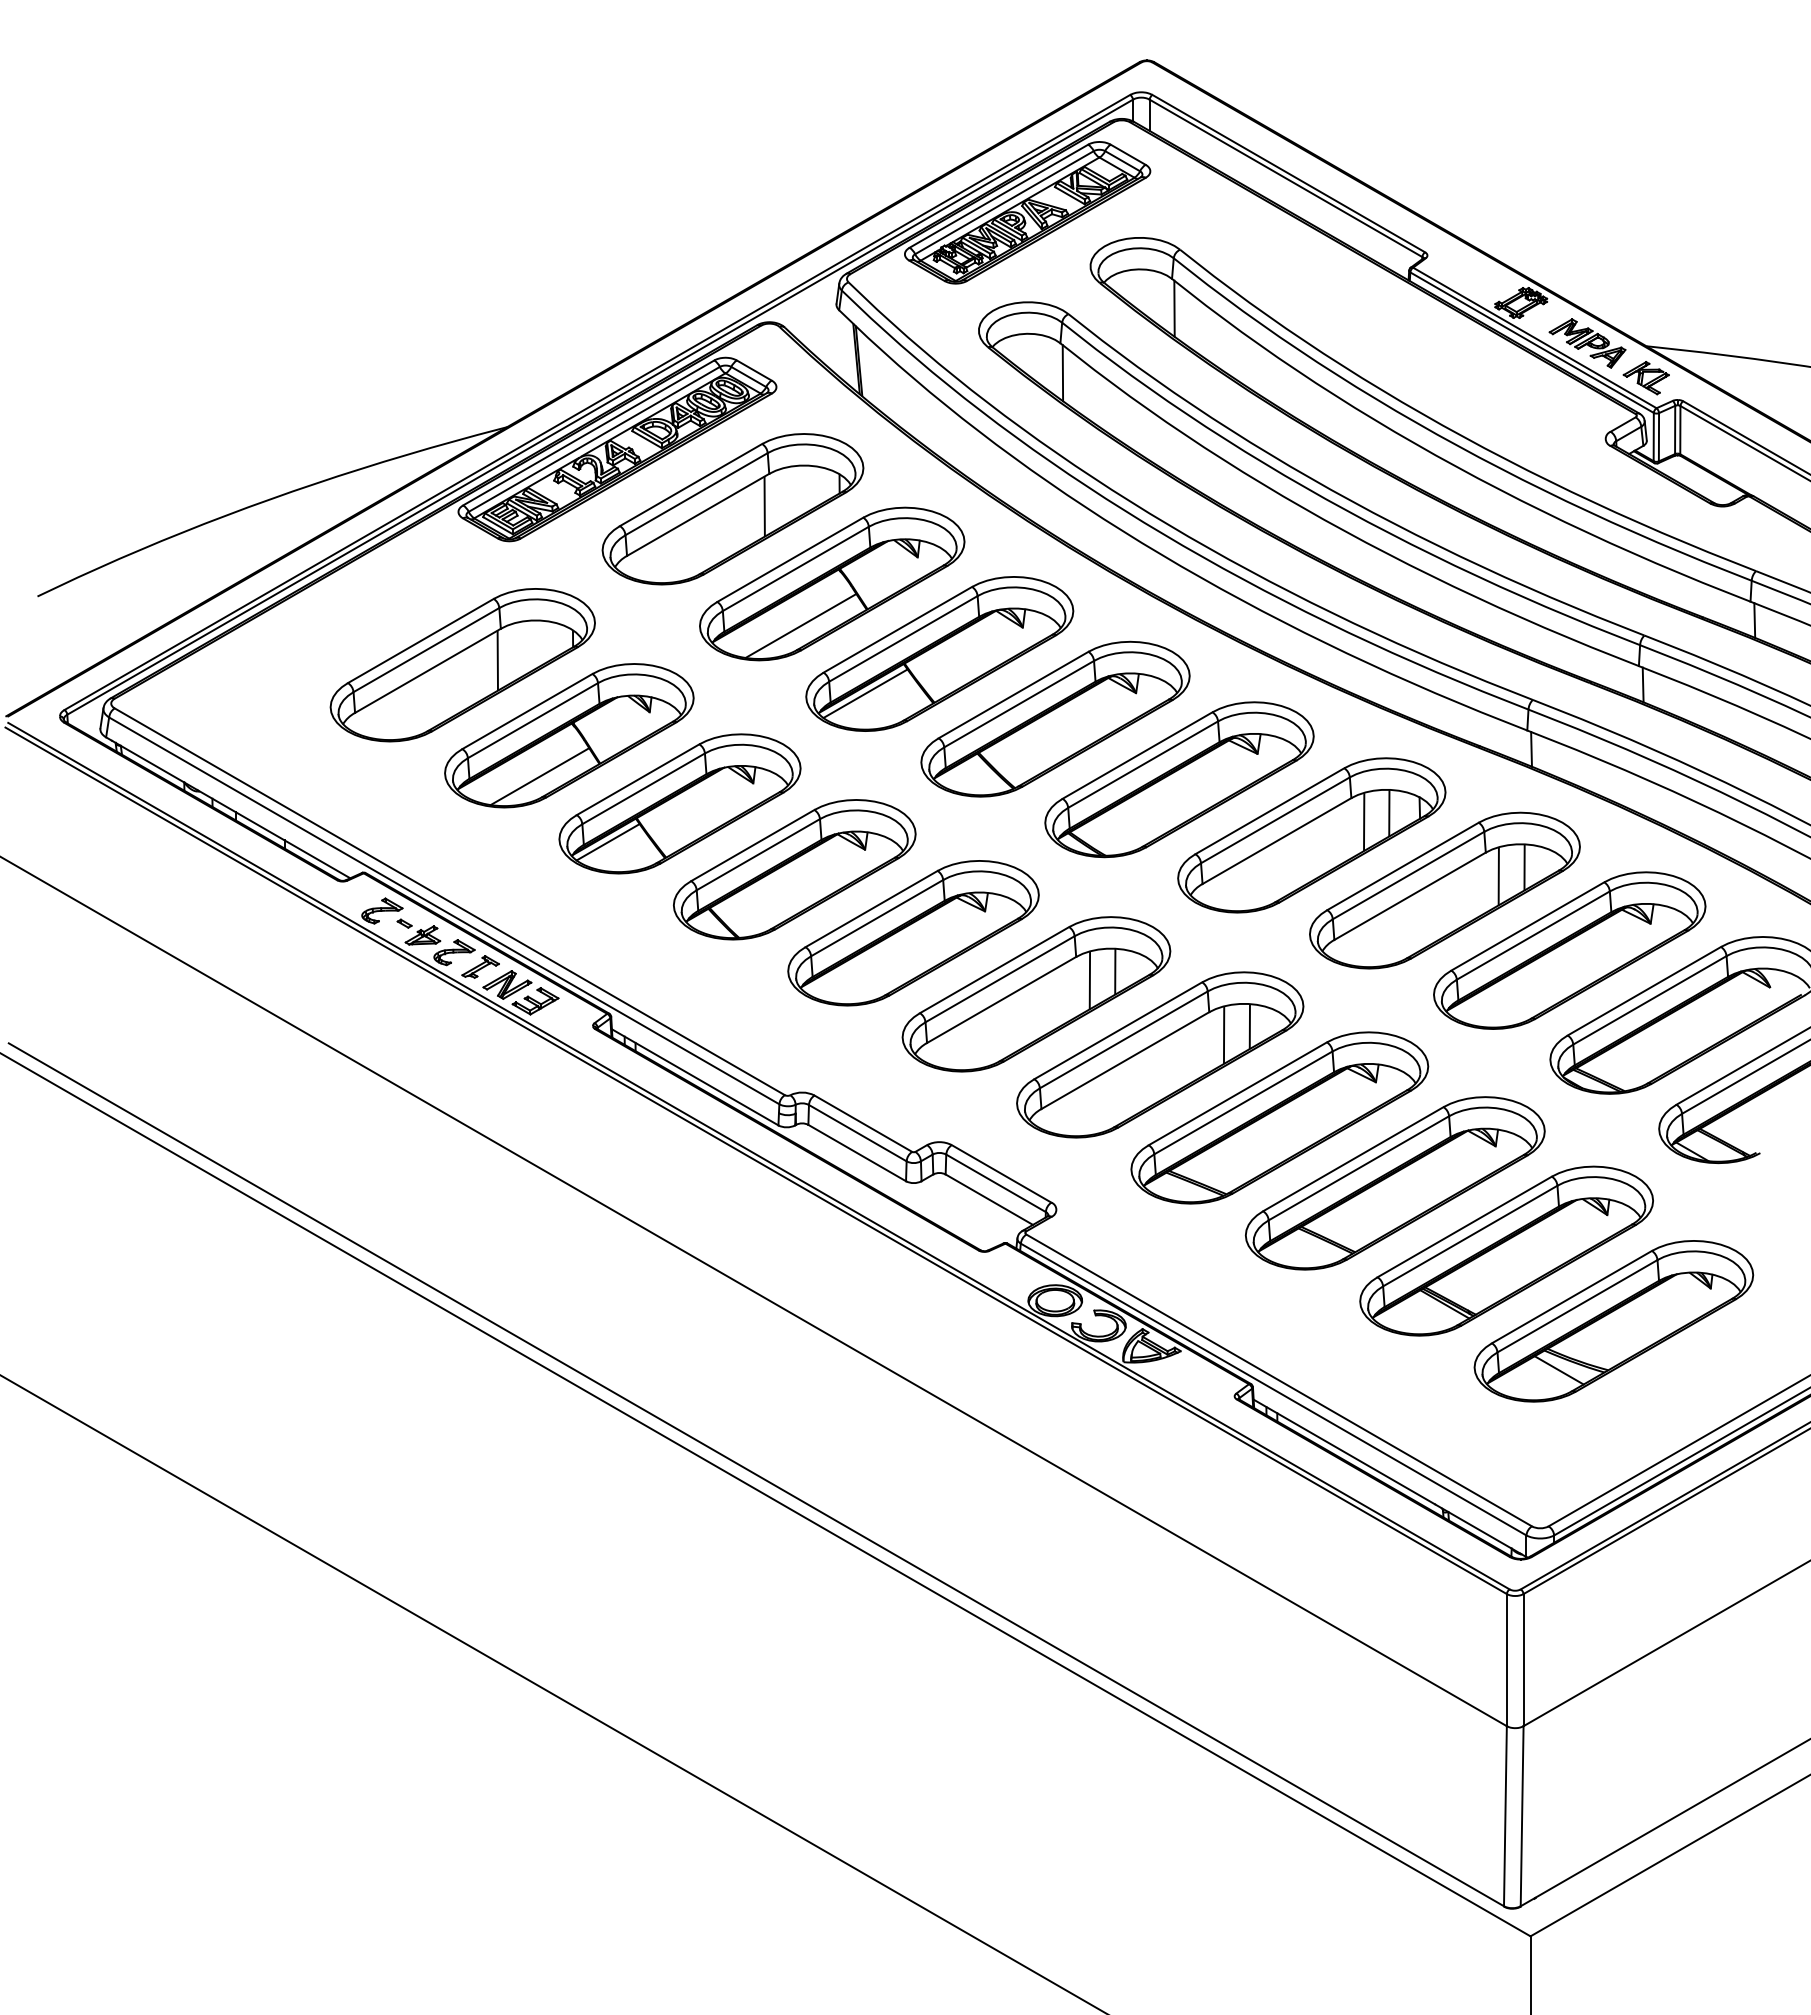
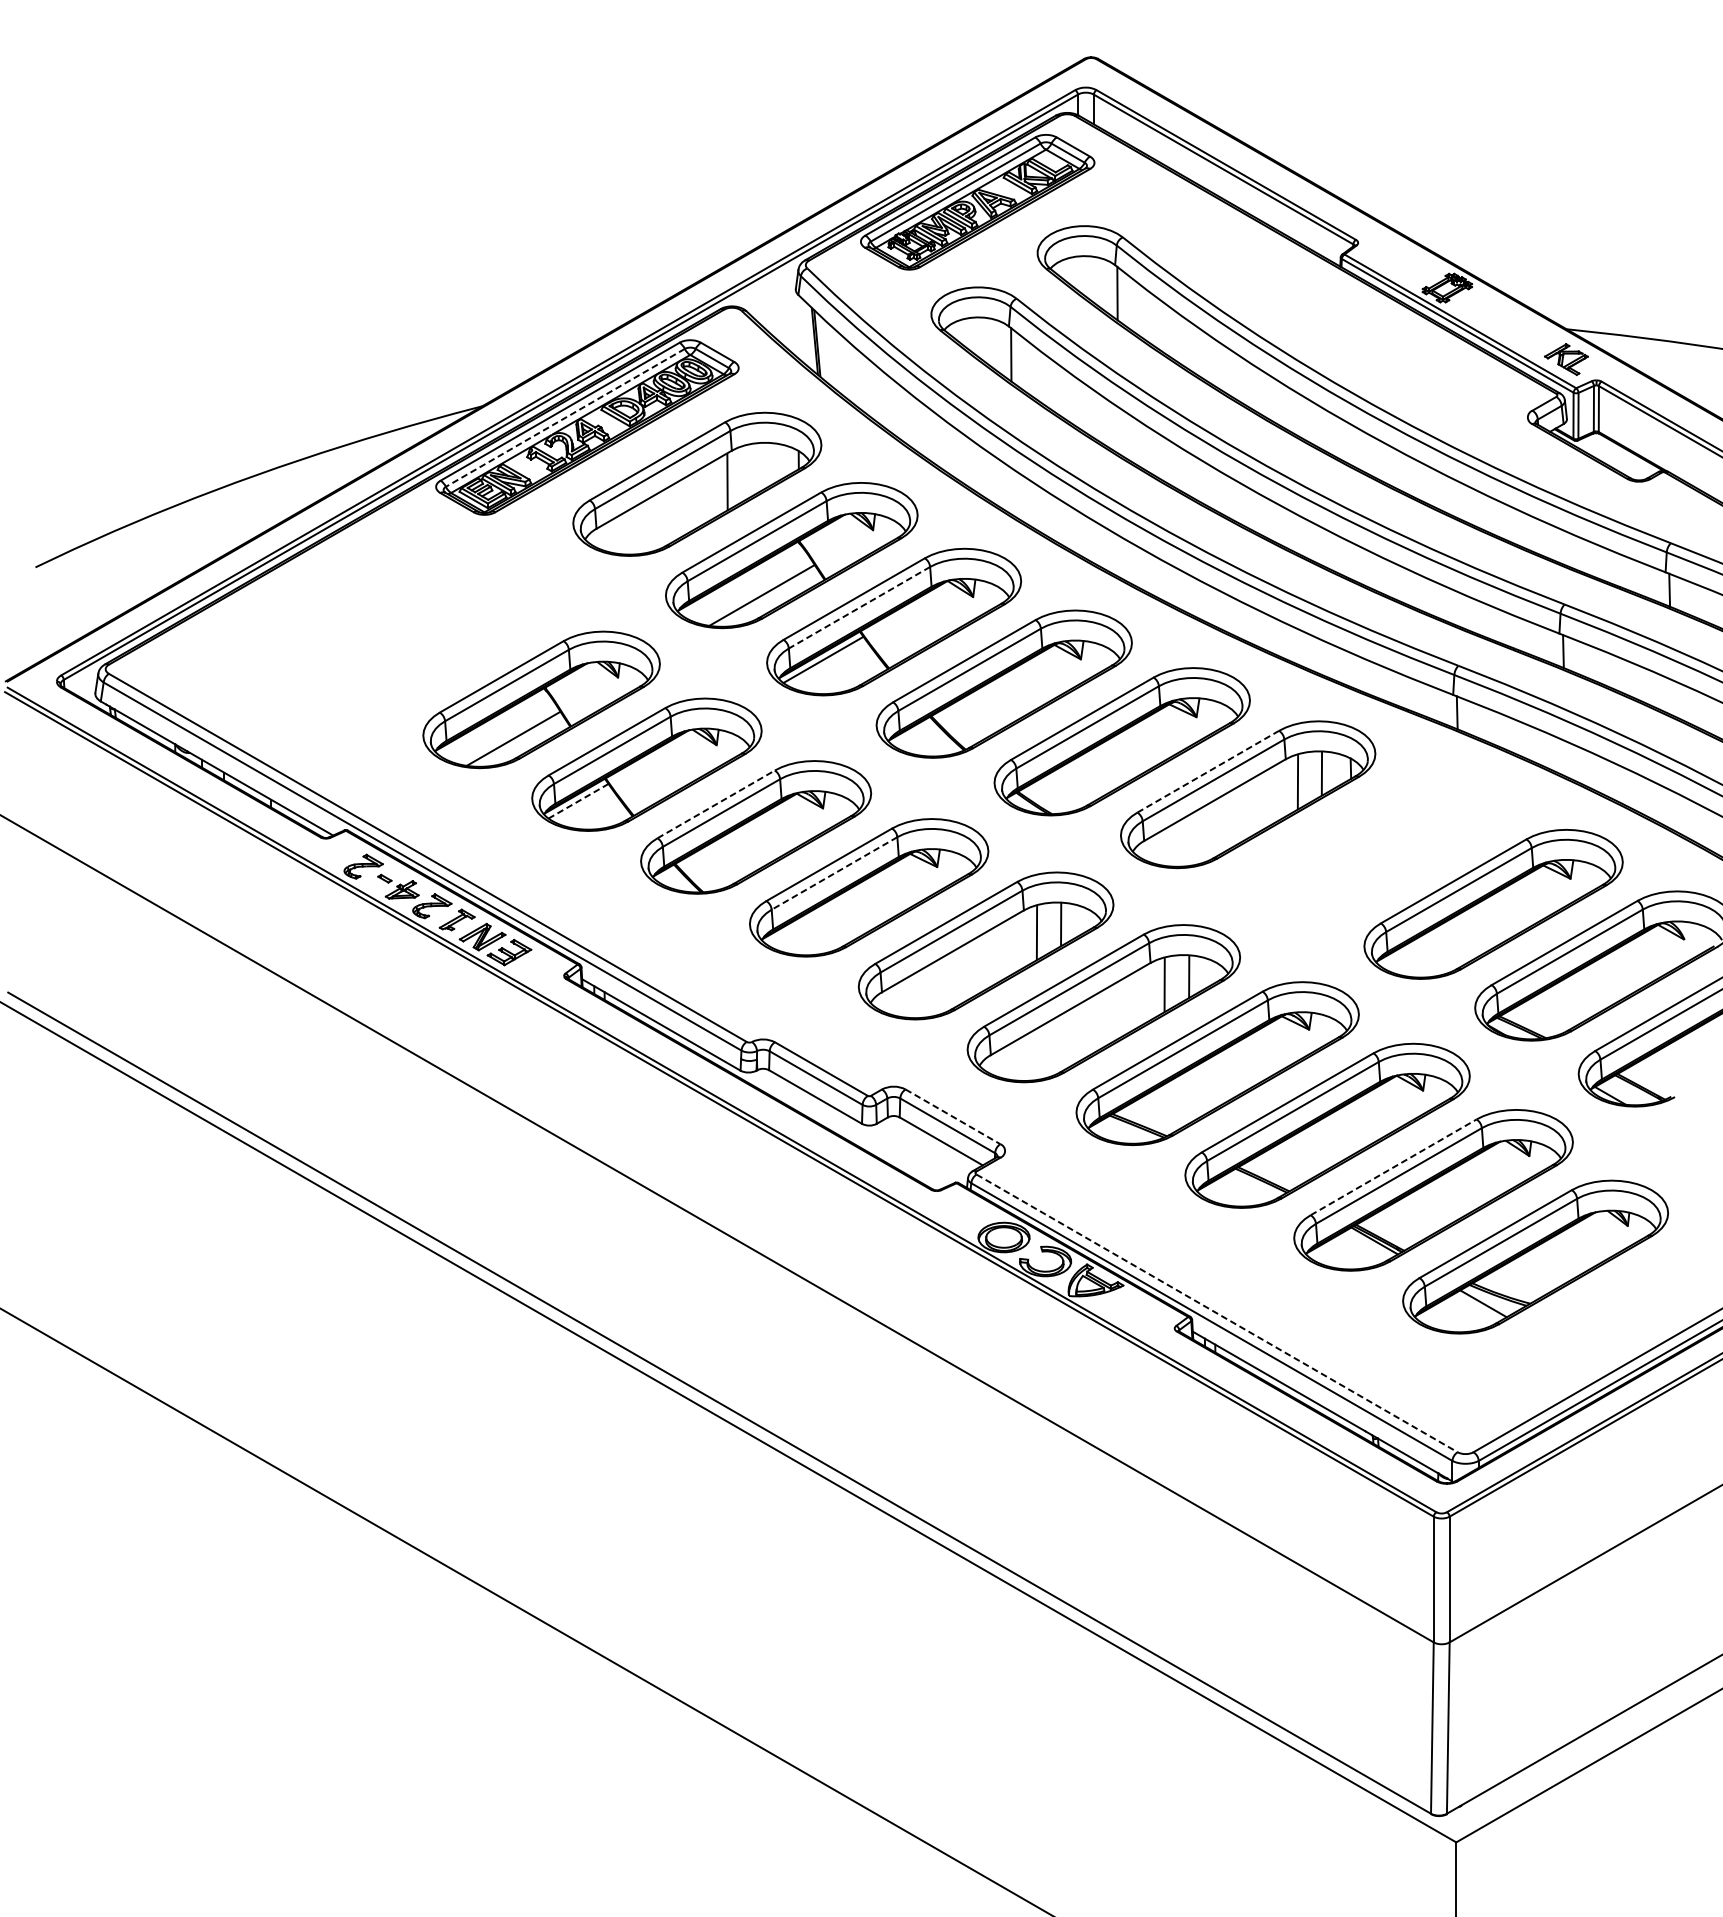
part: (1587, 343) -> (1510, 326), removed
line: (594, 439) -> (565, 417), solid -> dashed
line: (903, 638) -> (859, 607), solid -> dashed
part: (462, 665) -> (439, 633), removed
line: (1269, 811) -> (1207, 771), solid -> dashed
line: (607, 842) -> (577, 801), solid -> dashed
line: (753, 845) -> (716, 804), solid -> dashed
part: (1444, 890) -> (1374, 847), removed
line: (876, 918) -> (833, 873), solid -> dashed
line: (1001, 1173) -> (952, 1116), solid -> dashed
line: (1464, 1226) -> (1393, 1166), solid -> dashed
line: (1279, 1380) -> (1217, 1313), solid -> dashed

